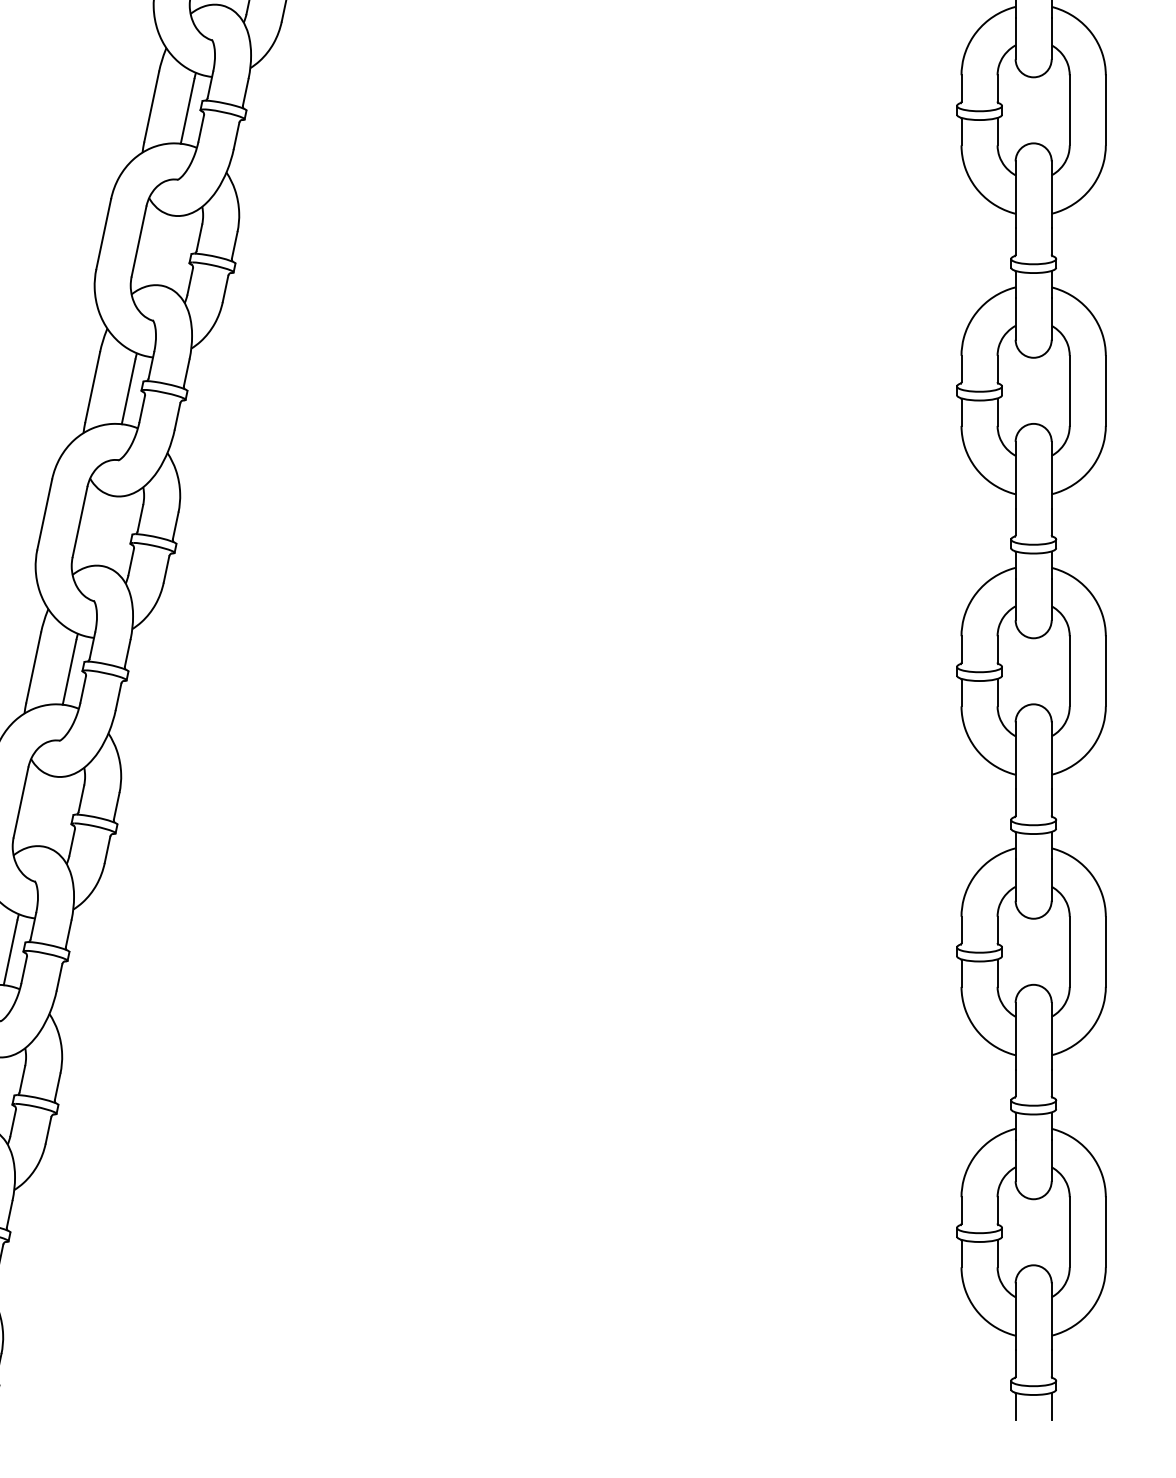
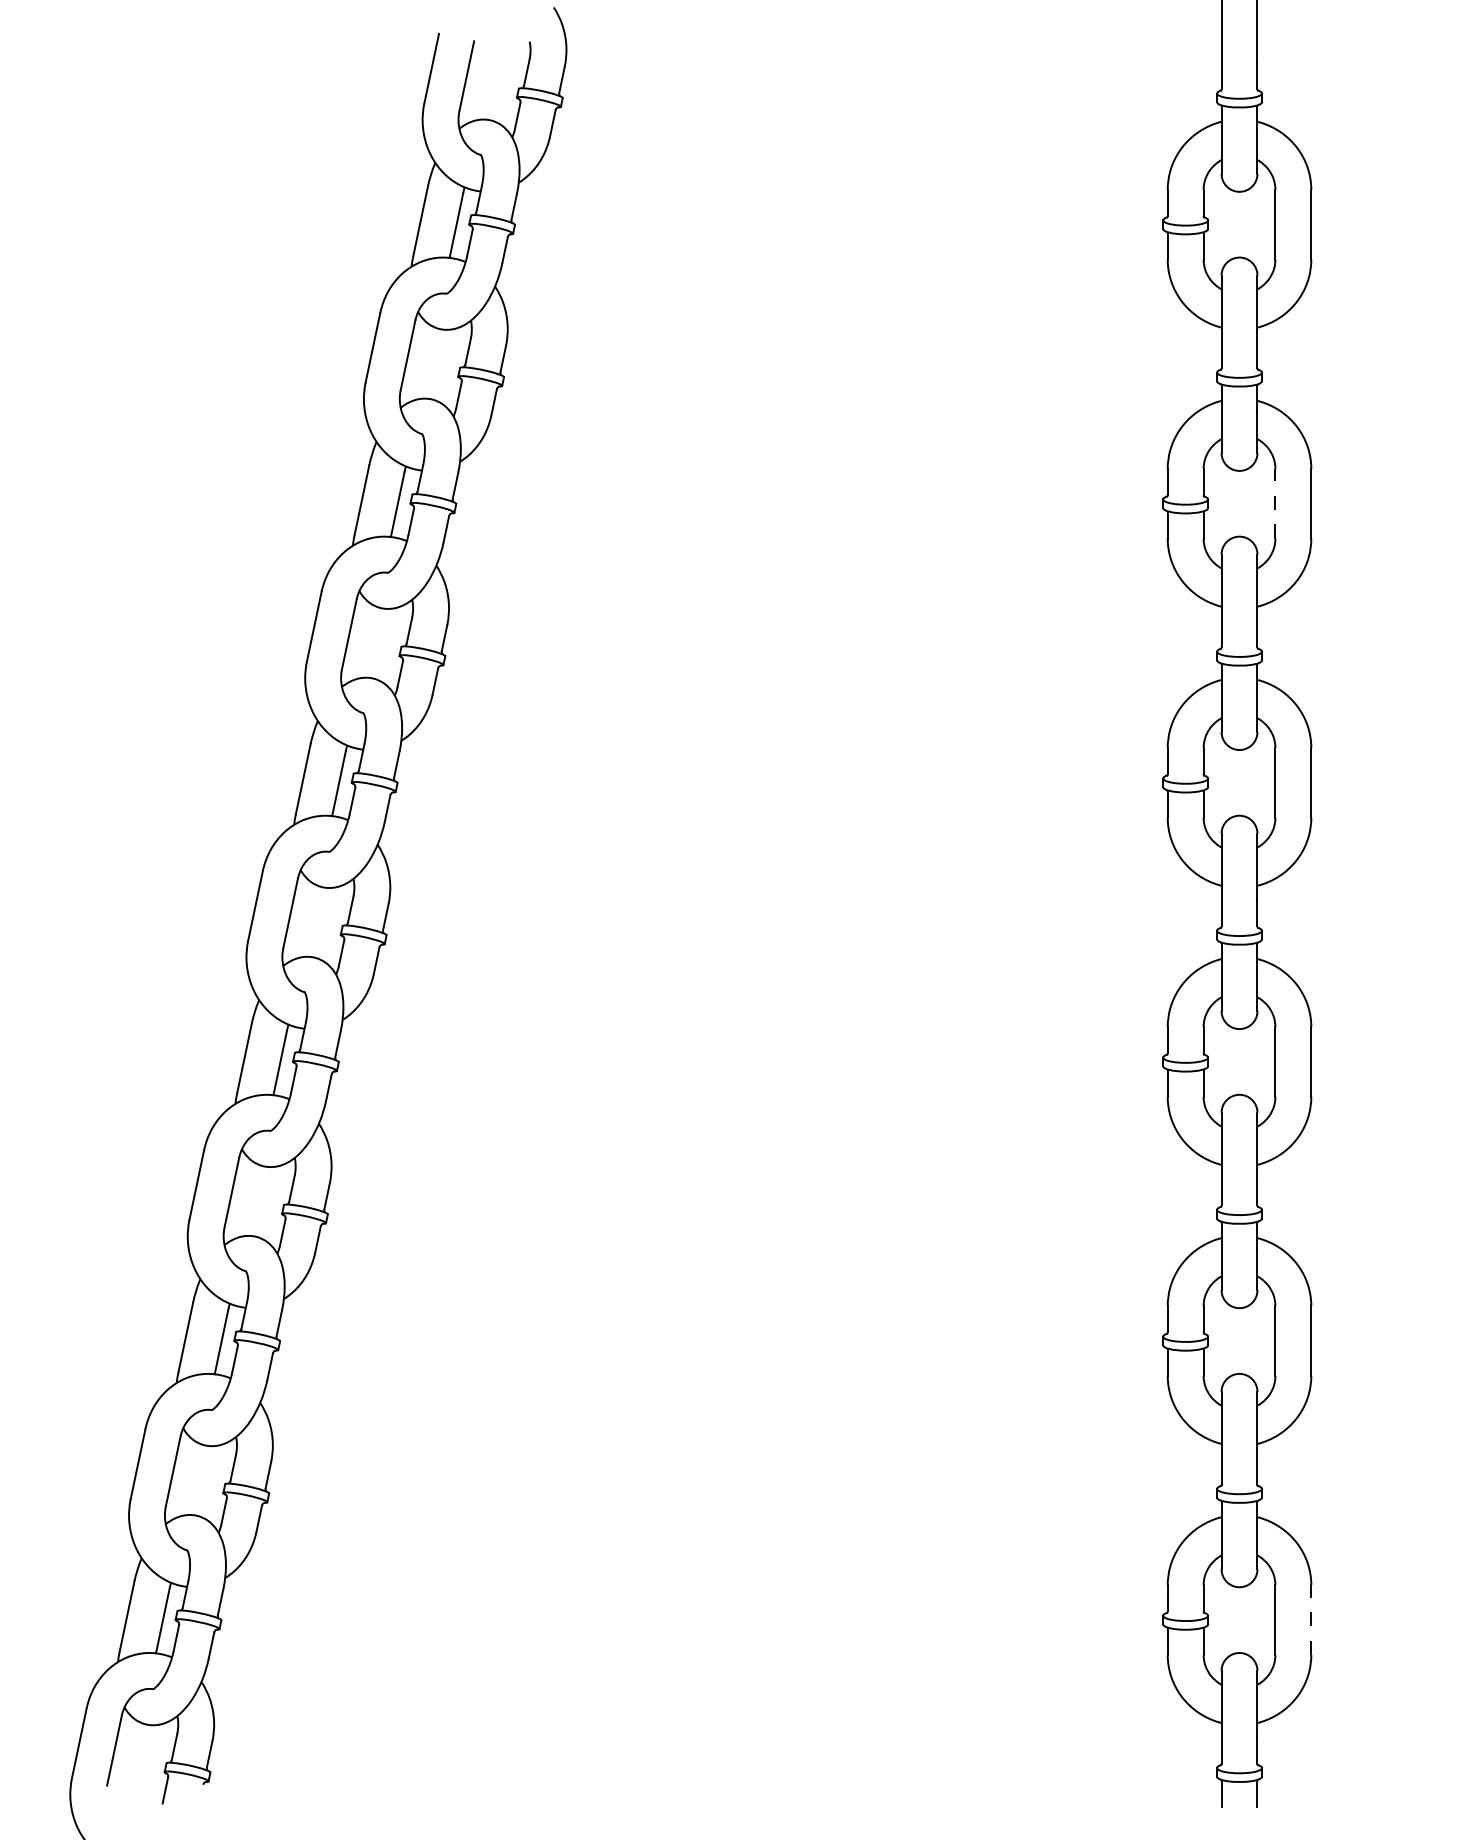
line: (1069, 110) -> (1275, 503), solid -> dashed
line: (1106, 1232) -> (1311, 1620), solid -> dashed

